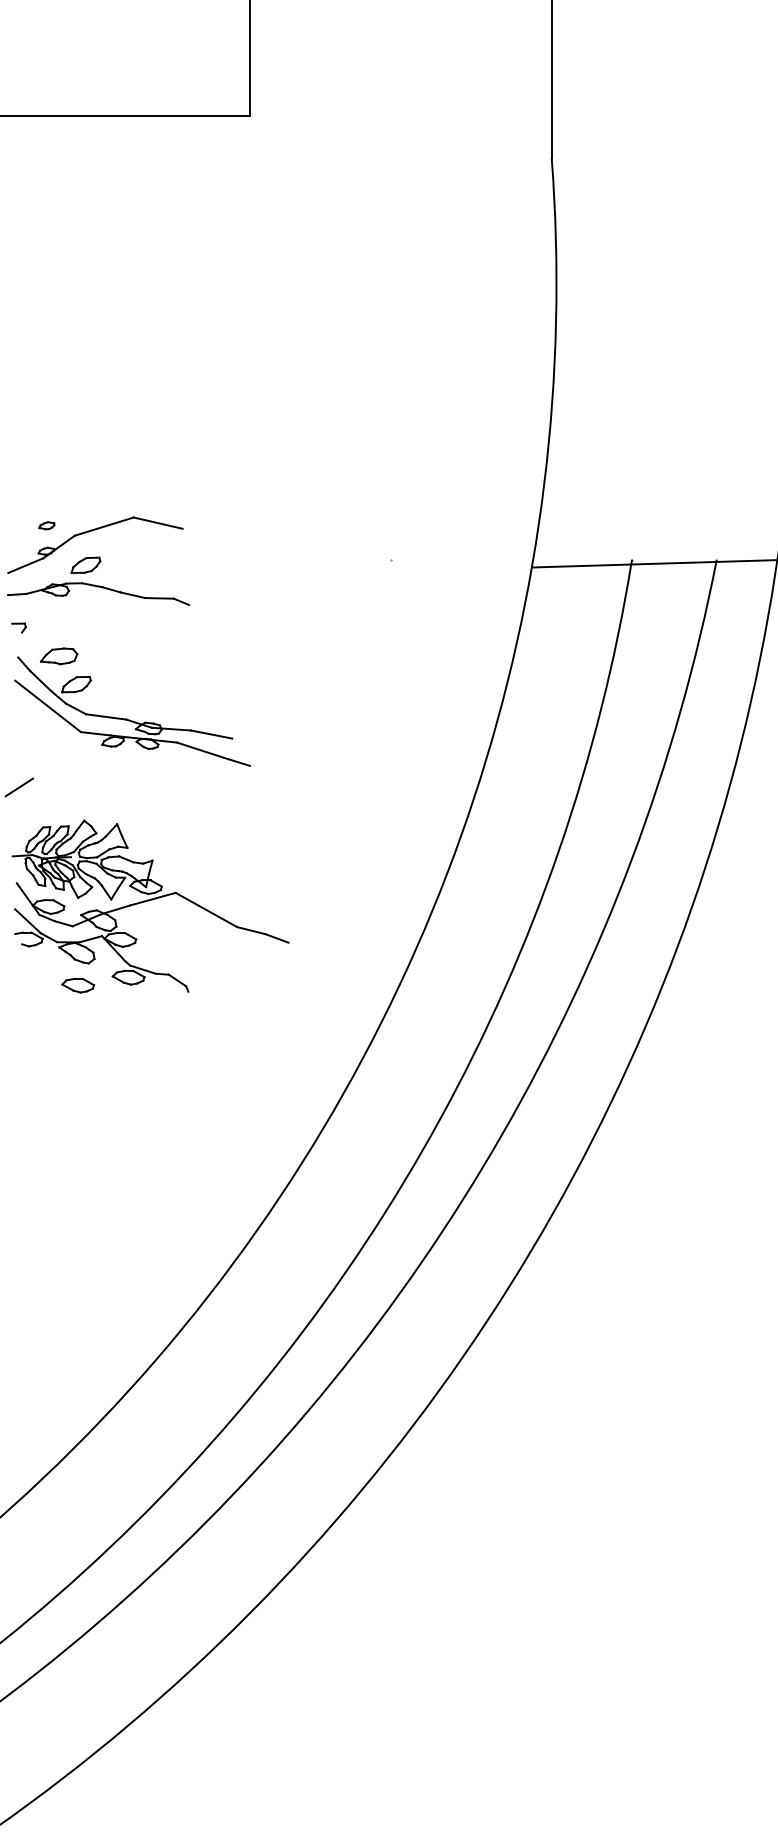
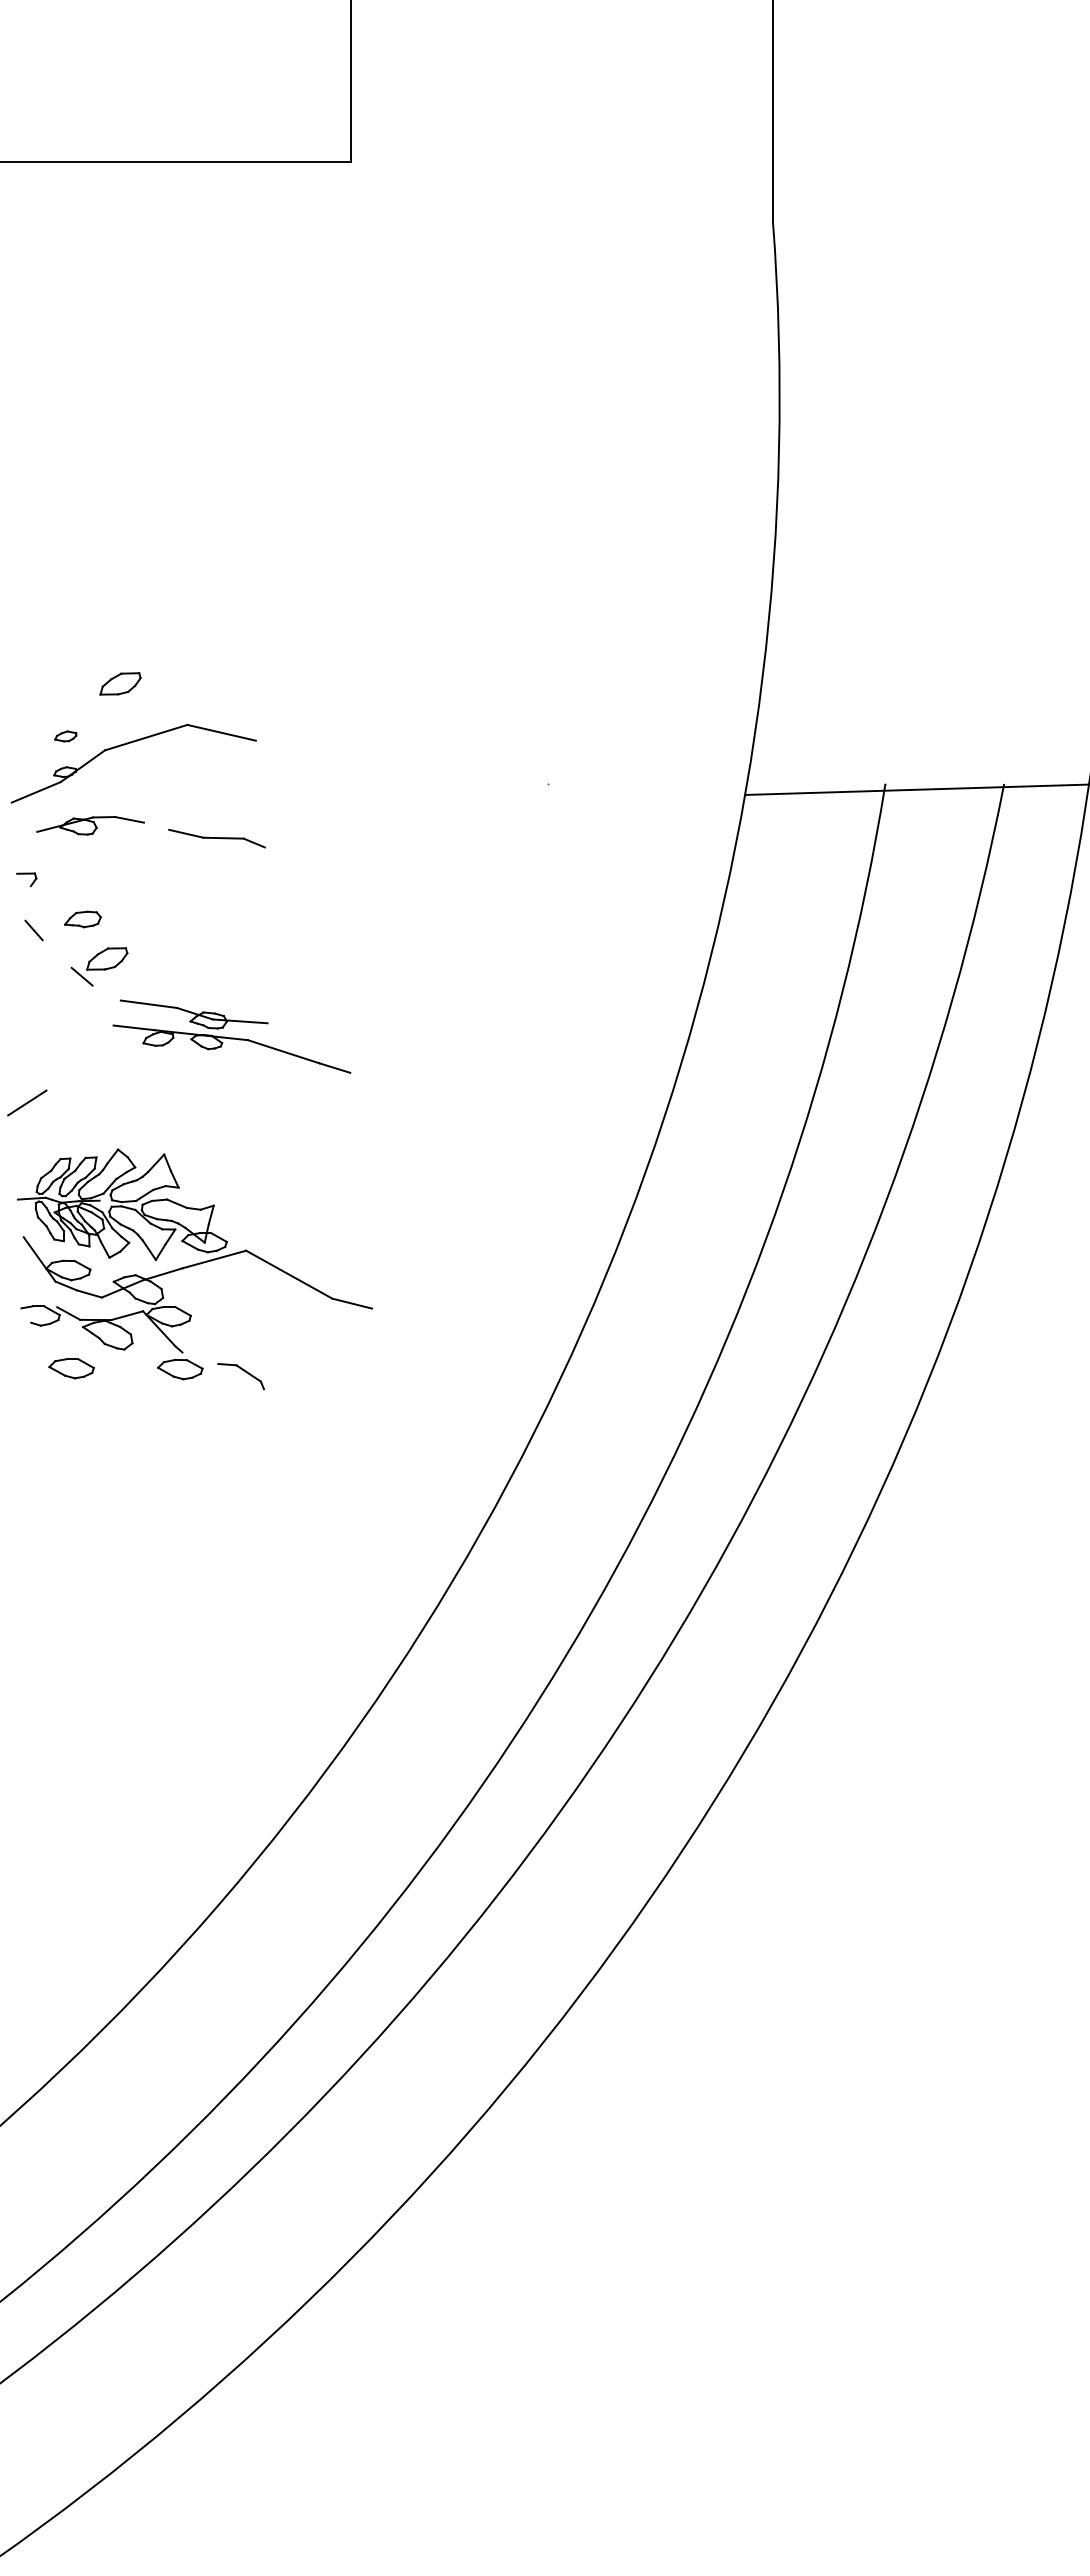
part: (85, 565) -> (120, 683), moved
line: (111, 589) -> (156, 825), removed
line: (17, 594) -> (24, 832), removed
part: (58, 656) -> (82, 919), size x0.7
line: (40, 680) -> (56, 953), removed
line: (48, 706) -> (67, 989), removed
line: (75, 708) -> (106, 992), removed
line: (211, 734) -> (296, 1028), removed
line: (28, 921) -> (39, 1290), removed
line: (277, 938) -> (388, 1314), removed
line: (143, 969) -> (200, 1357), removed
part: (78, 985) -> (71, 1368), moved

